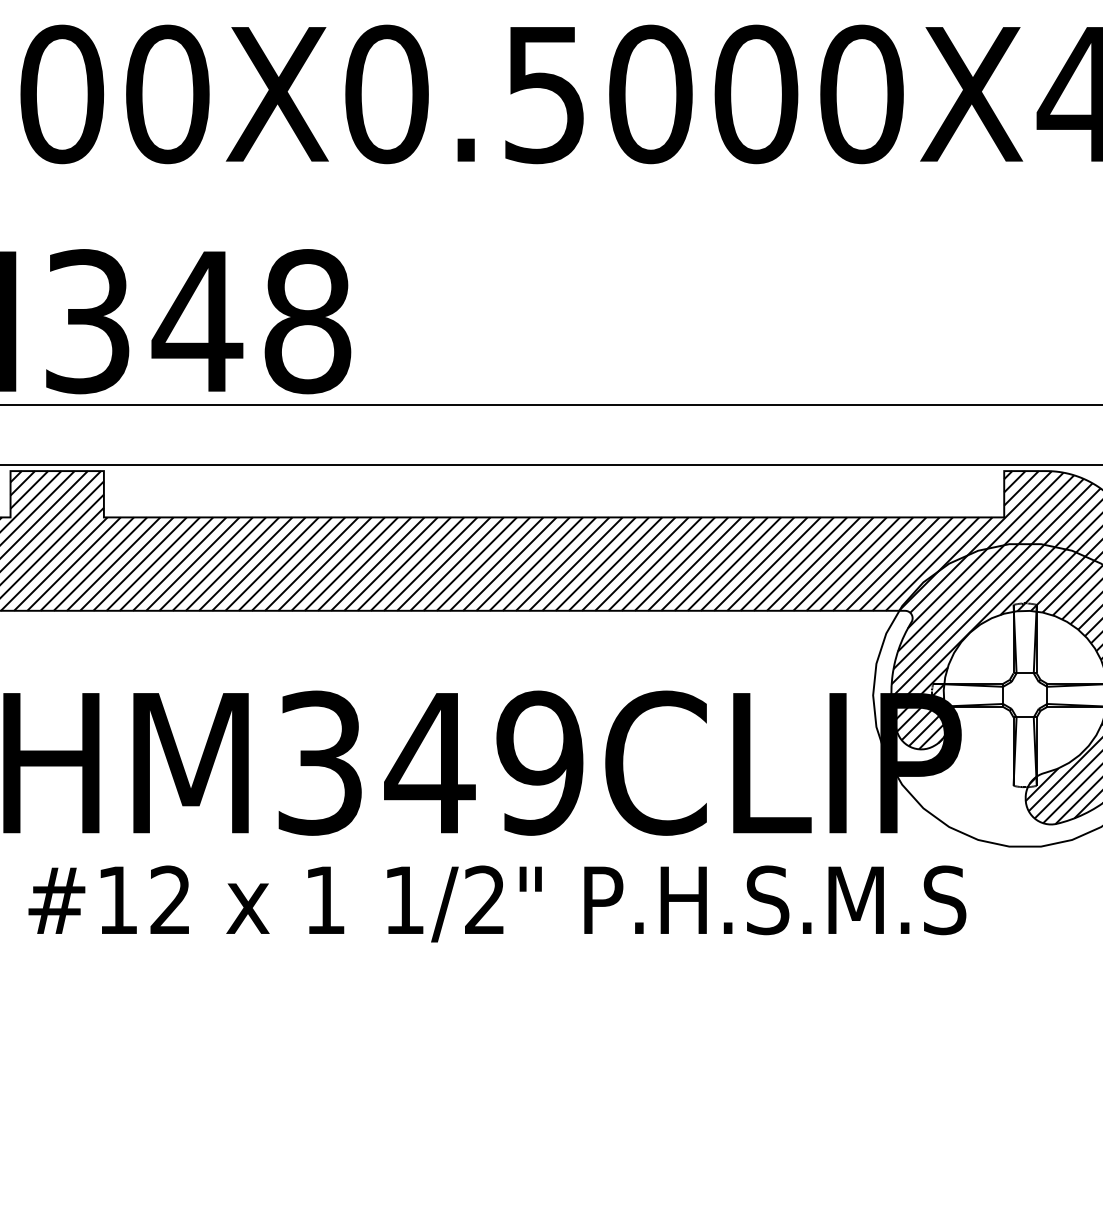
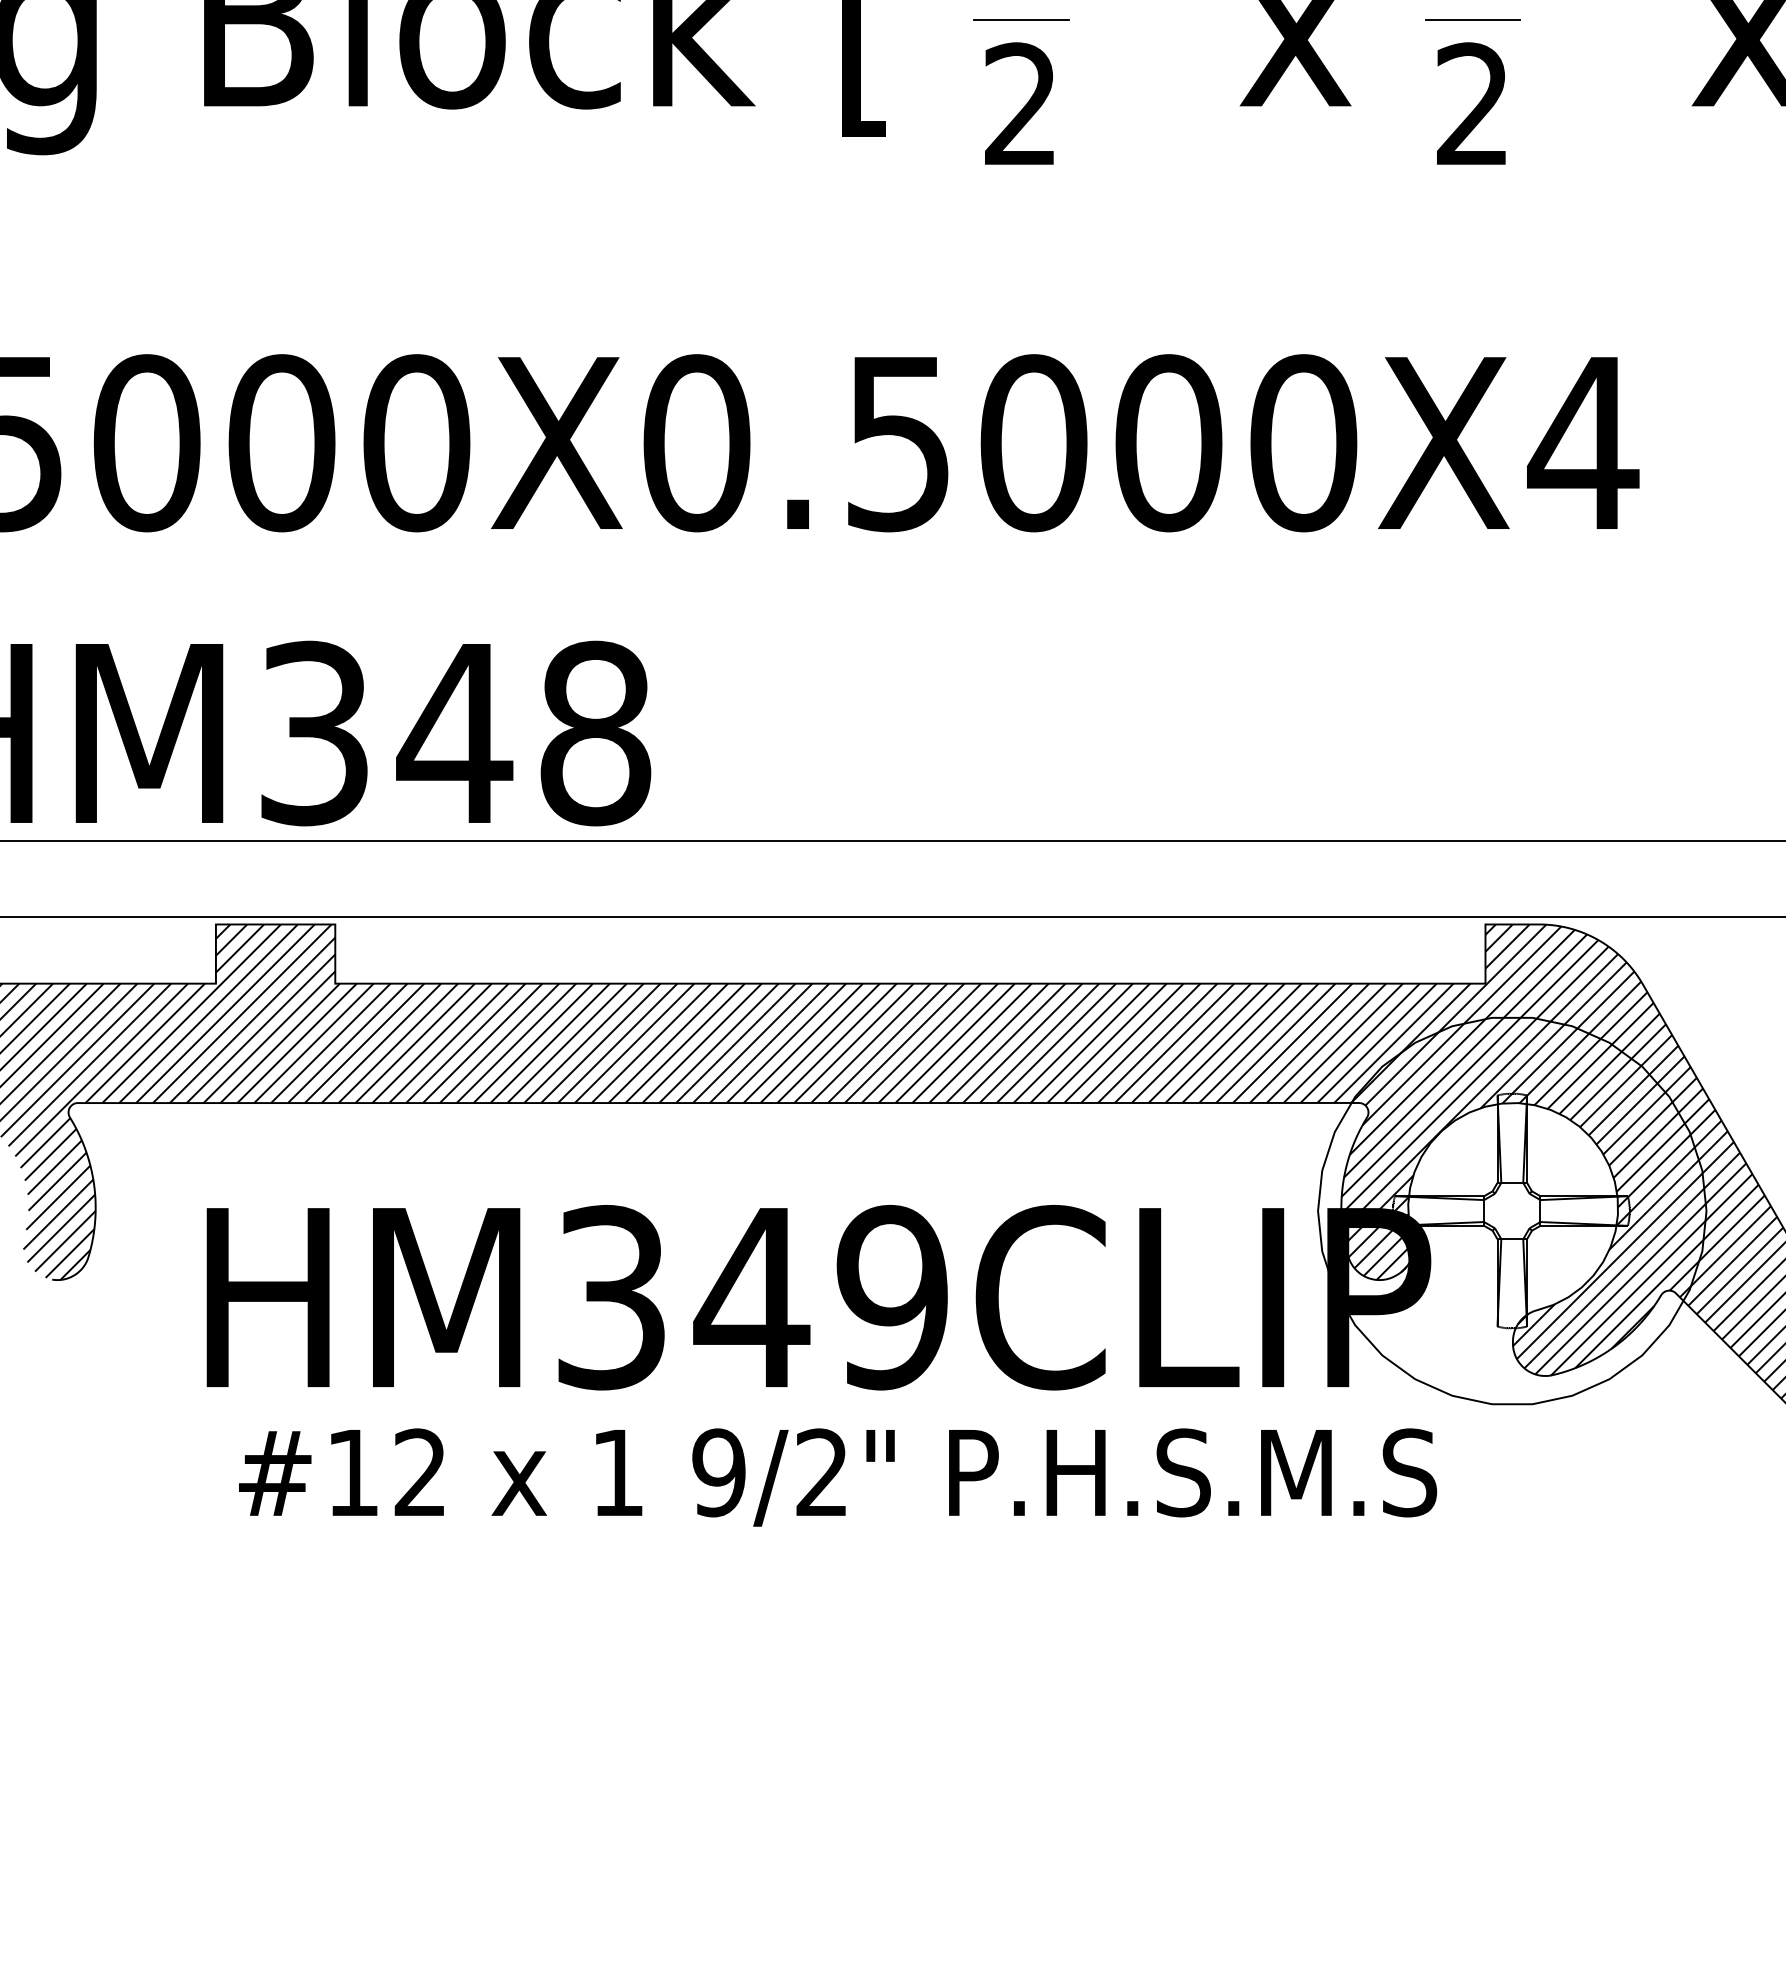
text: (403, 900) -> (718, 1472), 1/2" -> 9/2"

